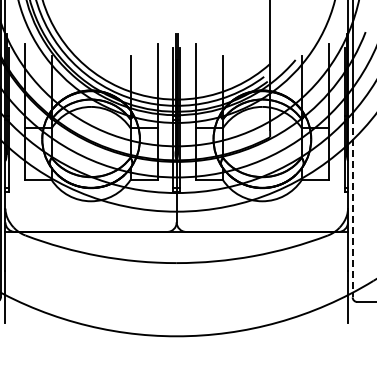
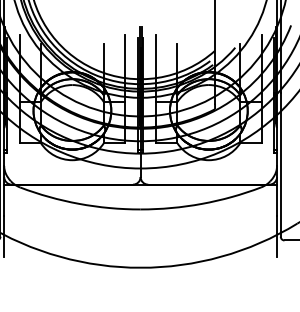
line: (352, 207) -> (280, 165), dashed -> solid

